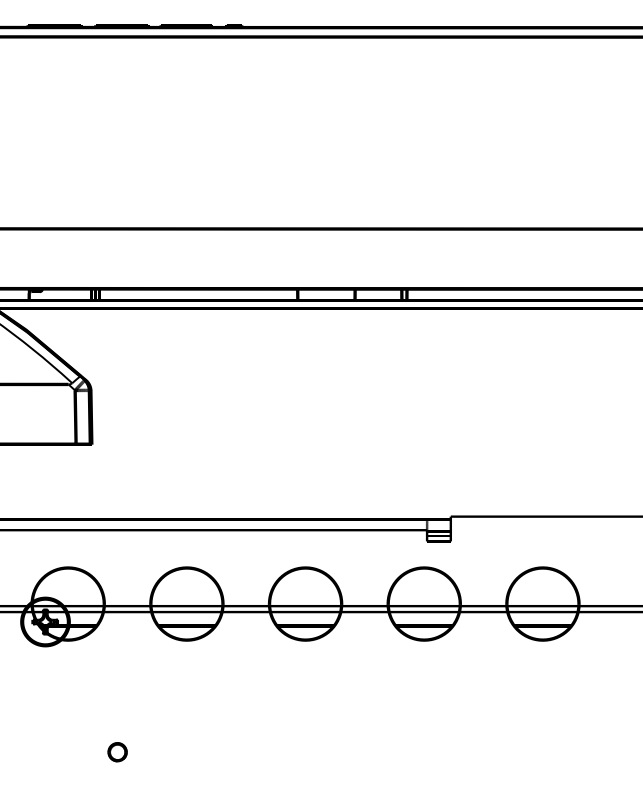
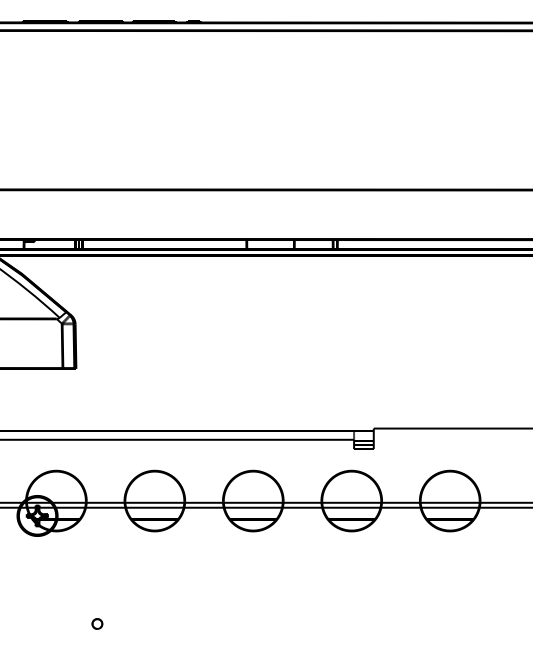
part: (117, 751) -> (97, 623), size x0.7

